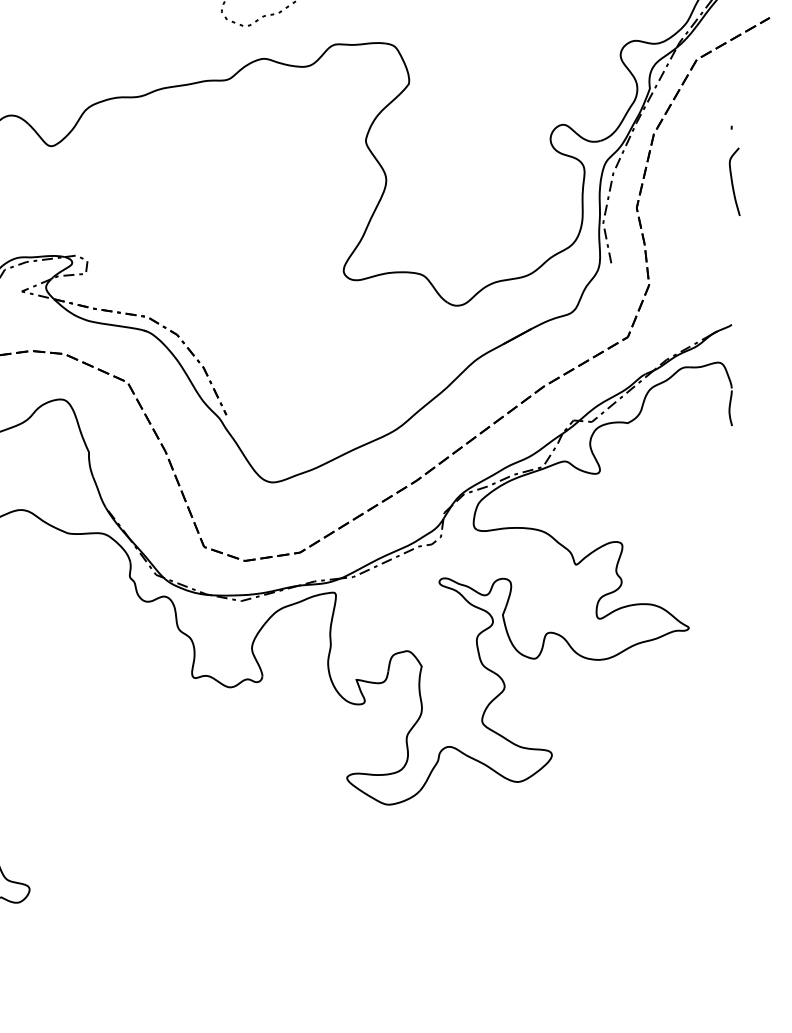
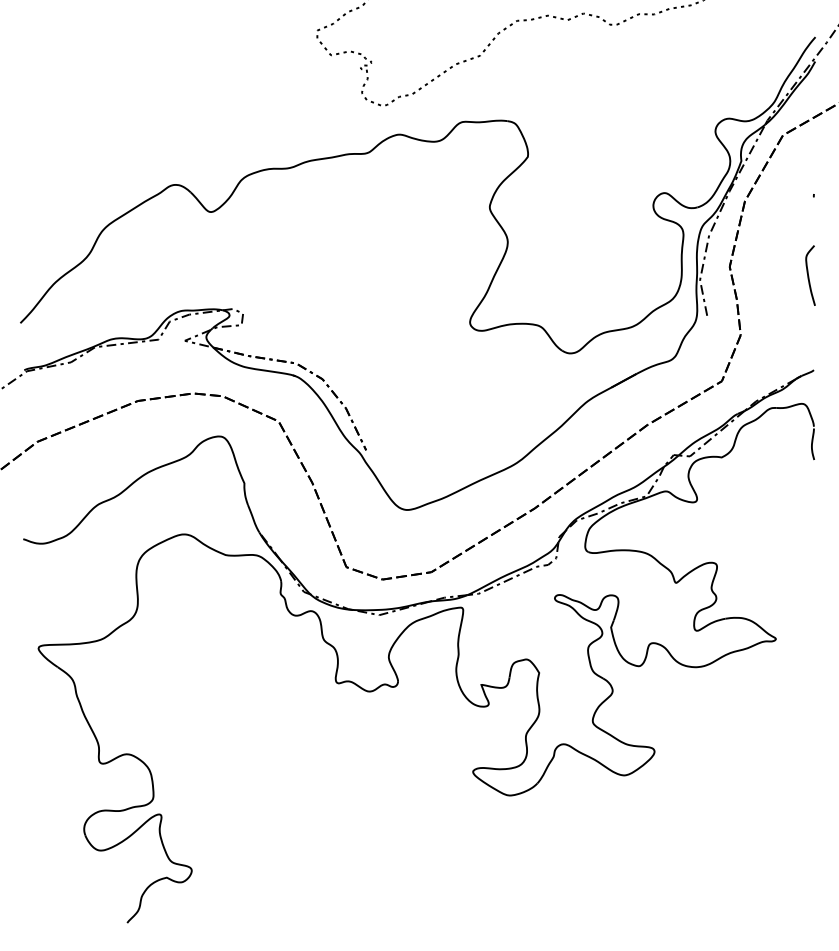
curve: (733, 182) -> (809, 276), moved

